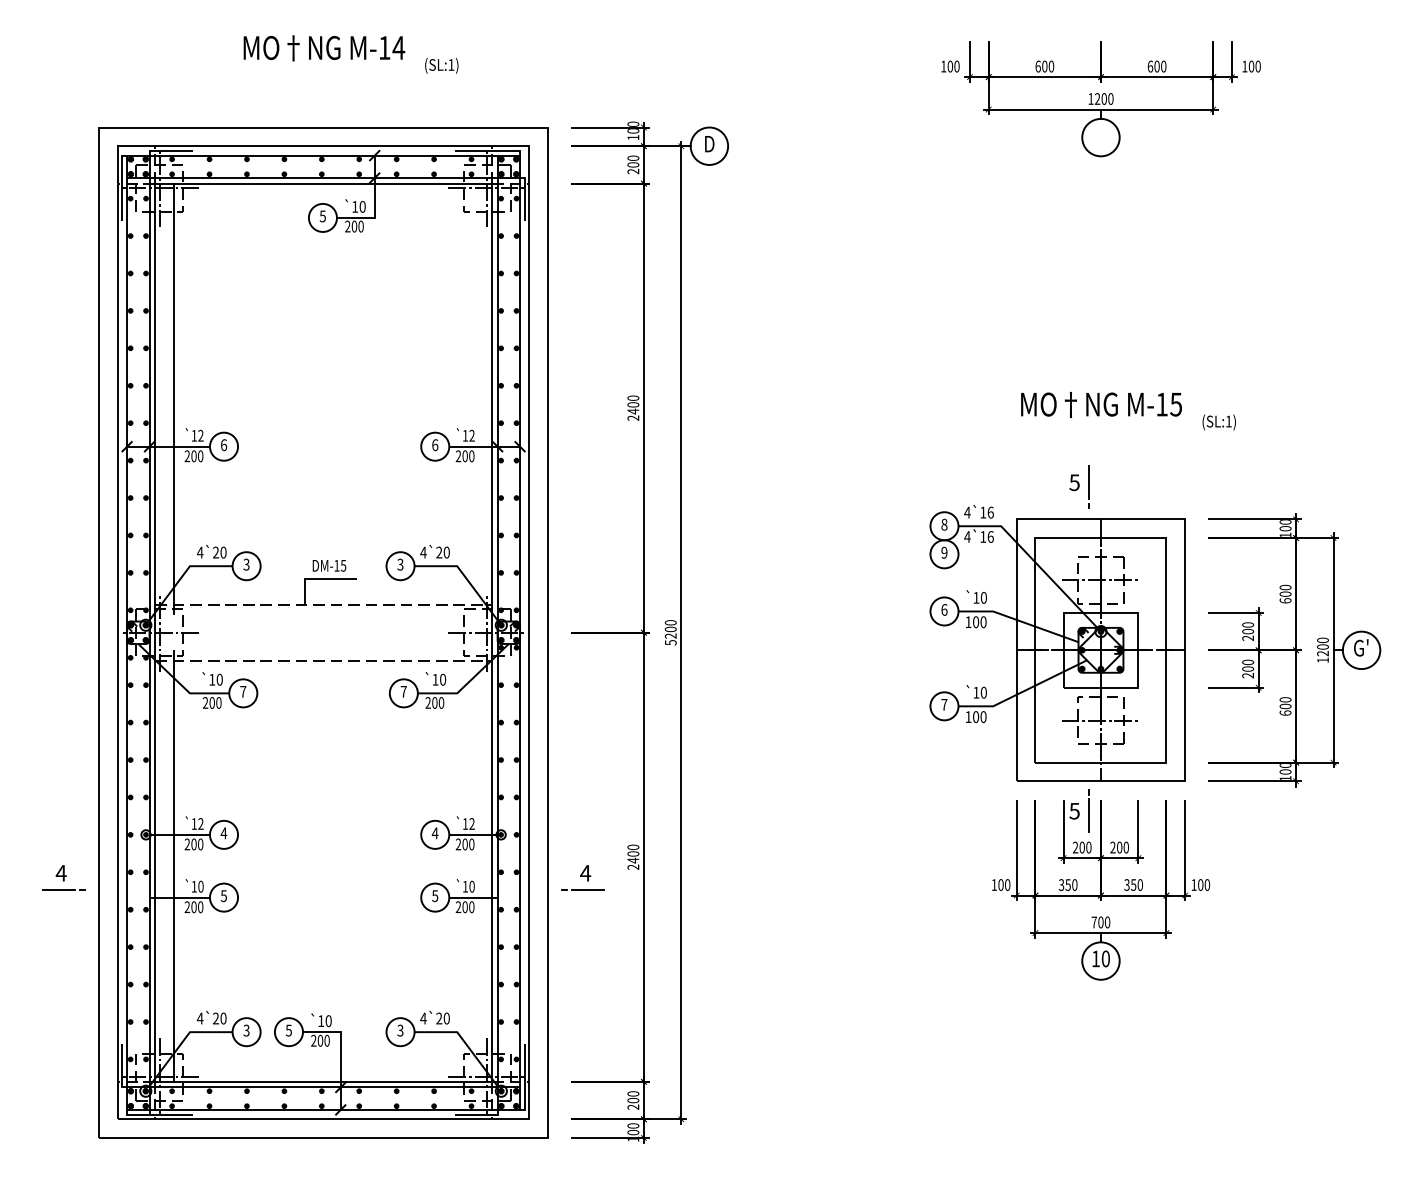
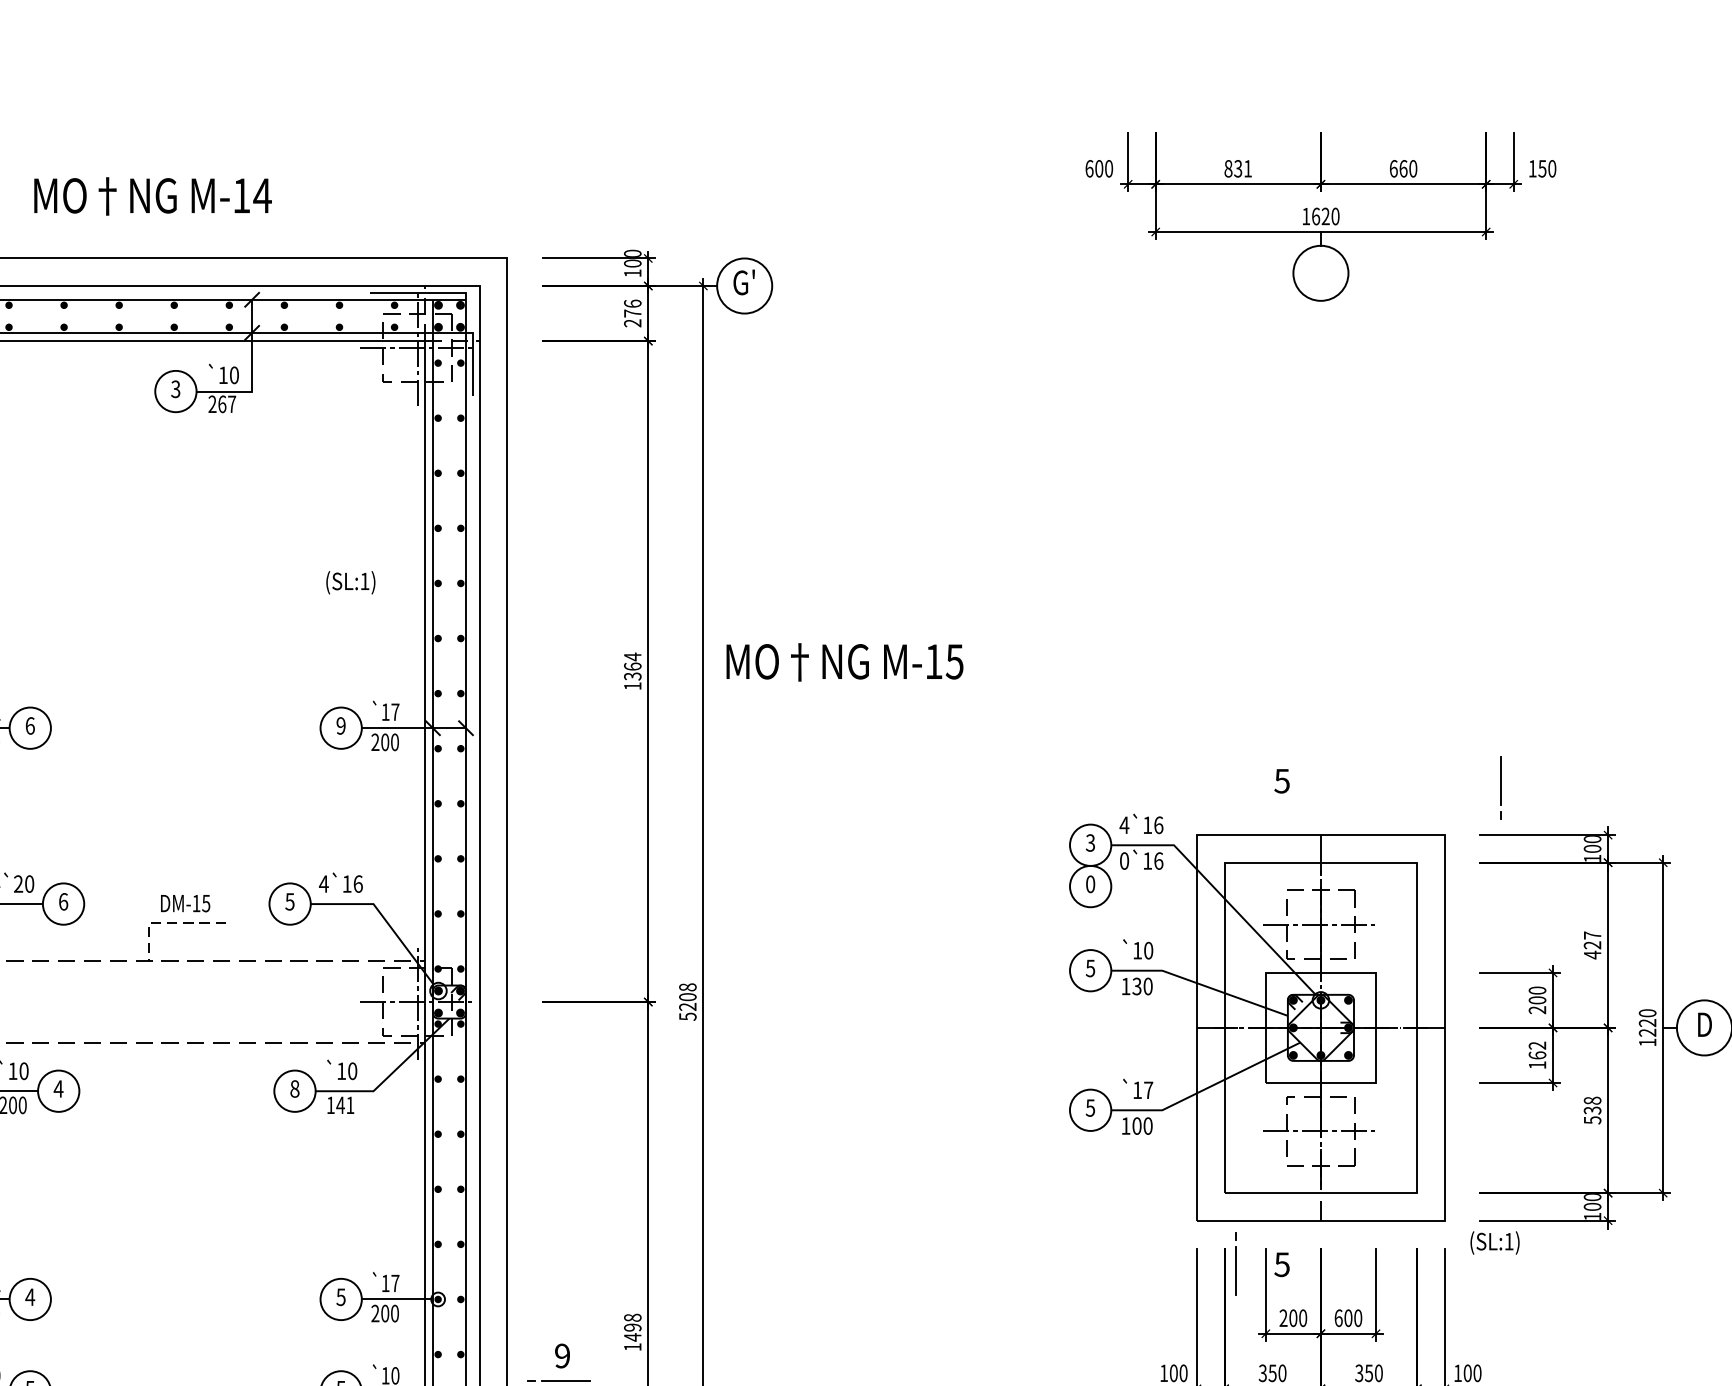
text: (324, 48) -> (153, 196), moved
text: (441, 65) -> (350, 582), moved
text: (943, 66) -> (1089, 168), 100 -> 600
text: (1044, 66) -> (1237, 168), 600 -> 831
text: (1156, 66) -> (1402, 168), 600 -> 660
text: (1251, 66) -> (1542, 168), 100 -> 150
text: (1100, 98) -> (1320, 215), 1200 -> 1620
text: (708, 143) -> (743, 281), D -> G'
text: (633, 161) -> (632, 308), 200 -> 276
text: (322, 215) -> (175, 387), 5 -> 3
text: (357, 226) -> (226, 404), 200 -> 267
text: (1101, 404) -> (844, 661), moved
text: (633, 407) -> (632, 670), 2400 -> 1364
text: (1218, 422) -> (1493, 1243), moved
text: (471, 435) -> (394, 711), `12 -> `17
text: (435, 445) -> (341, 726), 6 -> 9
line: (1088, 486) -> (1499, 786), moved
text: (944, 524) -> (1090, 842), 8 -> 3
text: (967, 536) -> (1124, 860), 4`16 -> 0`16
text: (442, 552) -> (351, 883), 4`20 -> 4`16
text: (944, 552) -> (1090, 883), 9 -> 0
text: (400, 563) -> (290, 900), 3 -> 5
text: (246, 564) -> (63, 901), 3 -> 6
line: (317, 579) -> (167, 923), solid -> dashed
text: (1285, 593) -> (1592, 944), 600 -> 427
text: (944, 609) -> (1090, 967), 6 -> 5
text: (975, 621) -> (1136, 985), 100 -> 130
text: (670, 622) -> (687, 986), 5200 -> 5208
text: (1322, 646) -> (1646, 1022), 1200 -> 1220
text: (1361, 647) -> (1704, 1023), G' -> D
text: (1248, 668) -> (1538, 1054), 200 -> 162
text: (242, 691) -> (57, 1088), 7 -> 4
text: (403, 691) -> (294, 1088), 7 -> 8
text: (983, 692) -> (1148, 1089), `10 -> `17
text: (434, 702) -> (340, 1104), 200 -> 141
text: (944, 704) -> (1090, 1107), 7 -> 5
text: (1285, 706) -> (1592, 1110), 600 -> 538
line: (1088, 810) -> (1234, 1263), moved
text: (471, 823) -> (394, 1282), `12 -> `17
text: (434, 833) -> (340, 1297), 4 -> 5
text: (1112, 847) -> (1337, 1318), 200 -> 600
text: (633, 856) -> (632, 1331), 2400 -> 1498
text: (585, 872) -> (562, 1354), 4 -> 9

